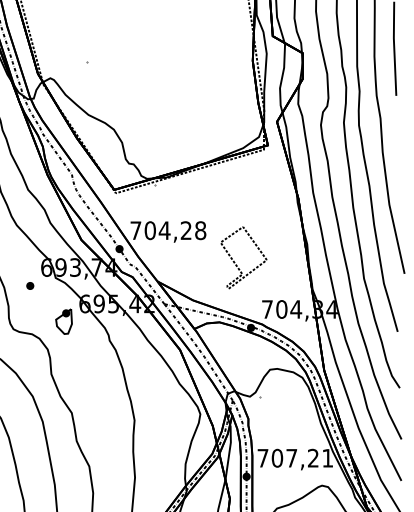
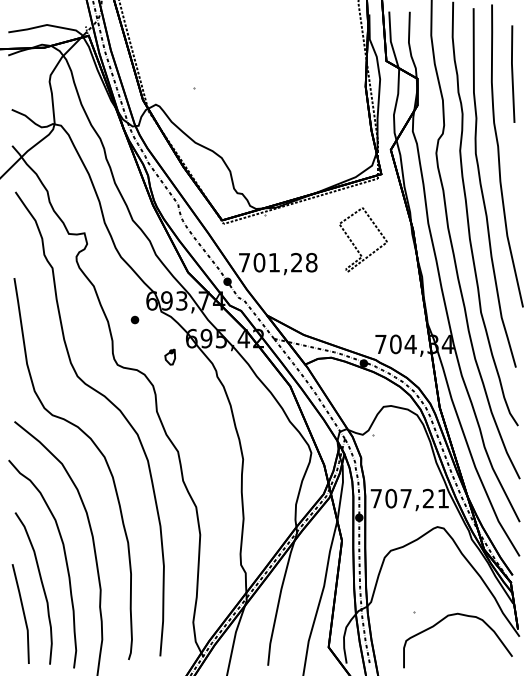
text: (164, 230) -> (274, 262), 704,28 -> 701,28
part: (235, 262) -> (354, 244), moved
part: (64, 321) -> (170, 356), size x0.6

